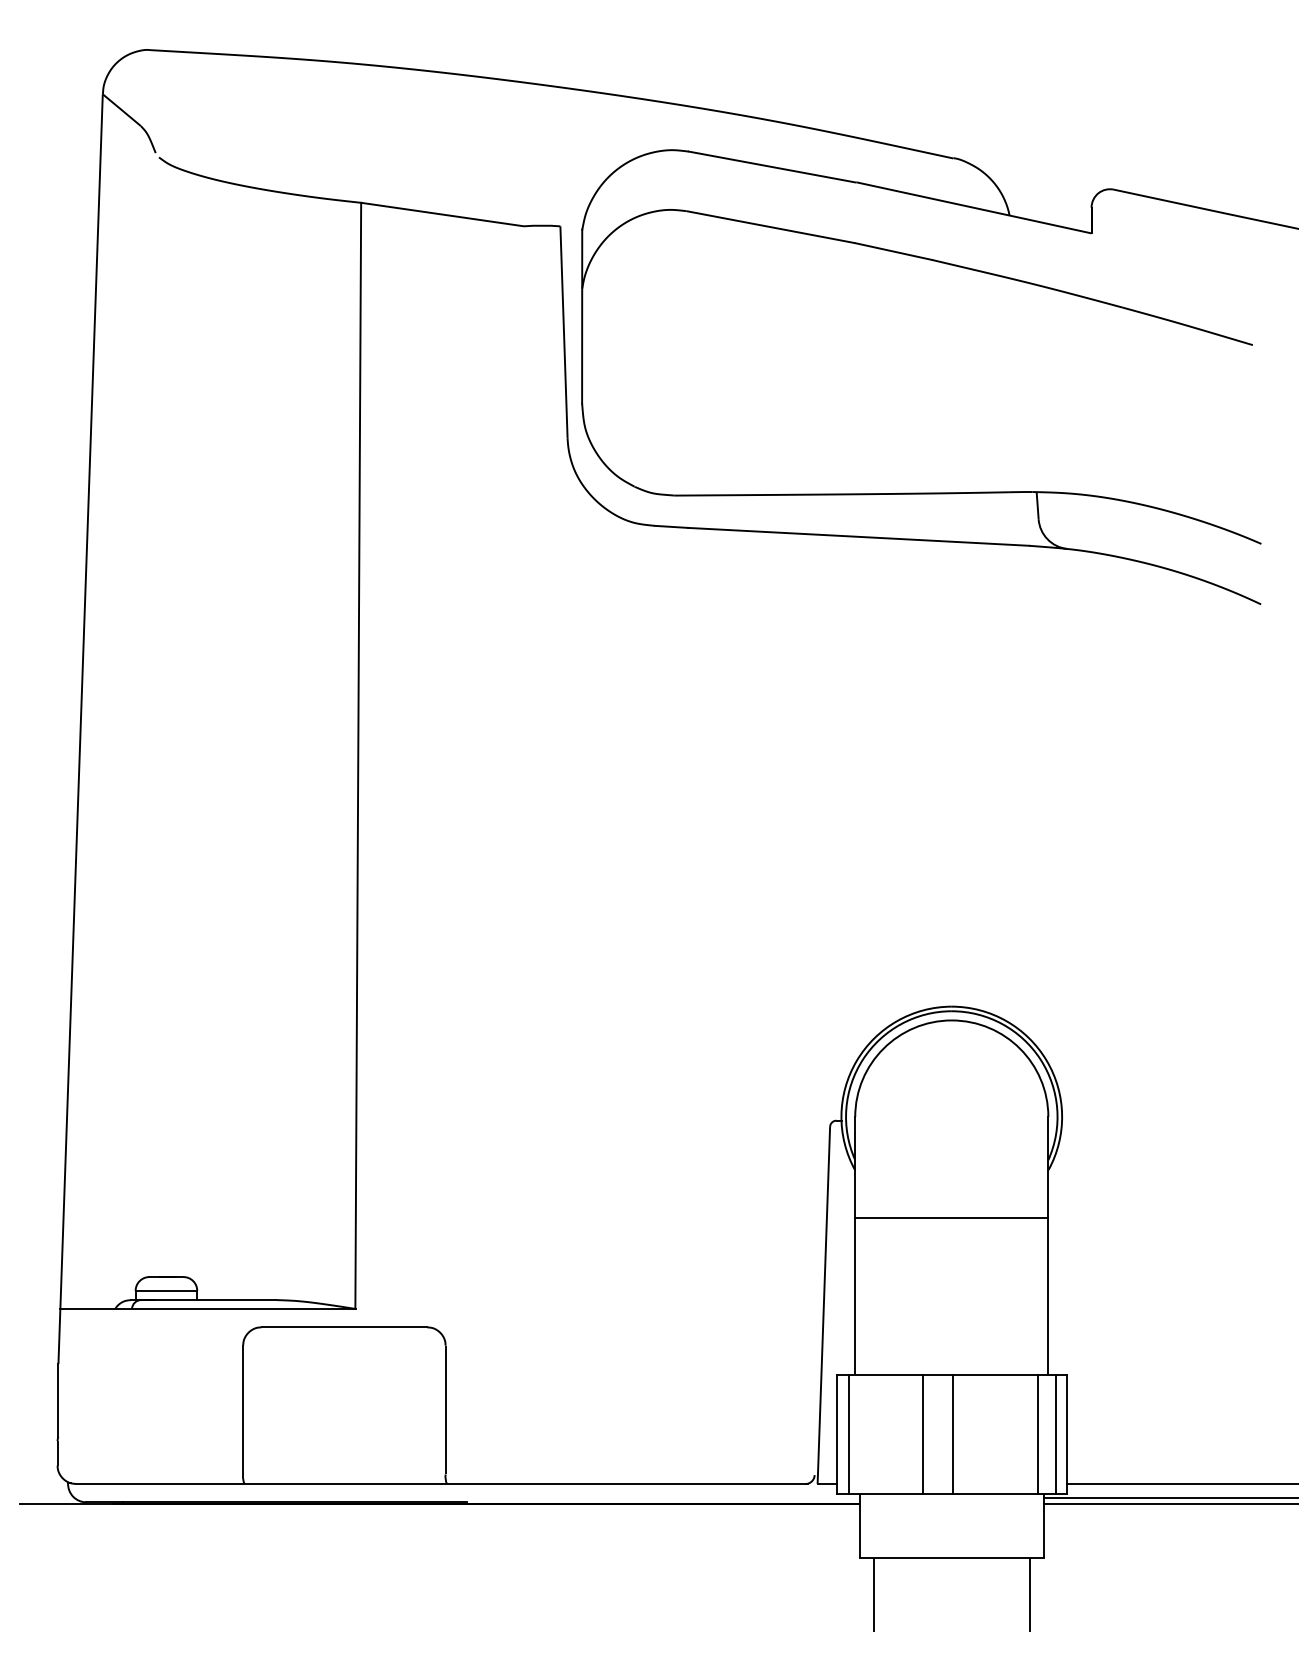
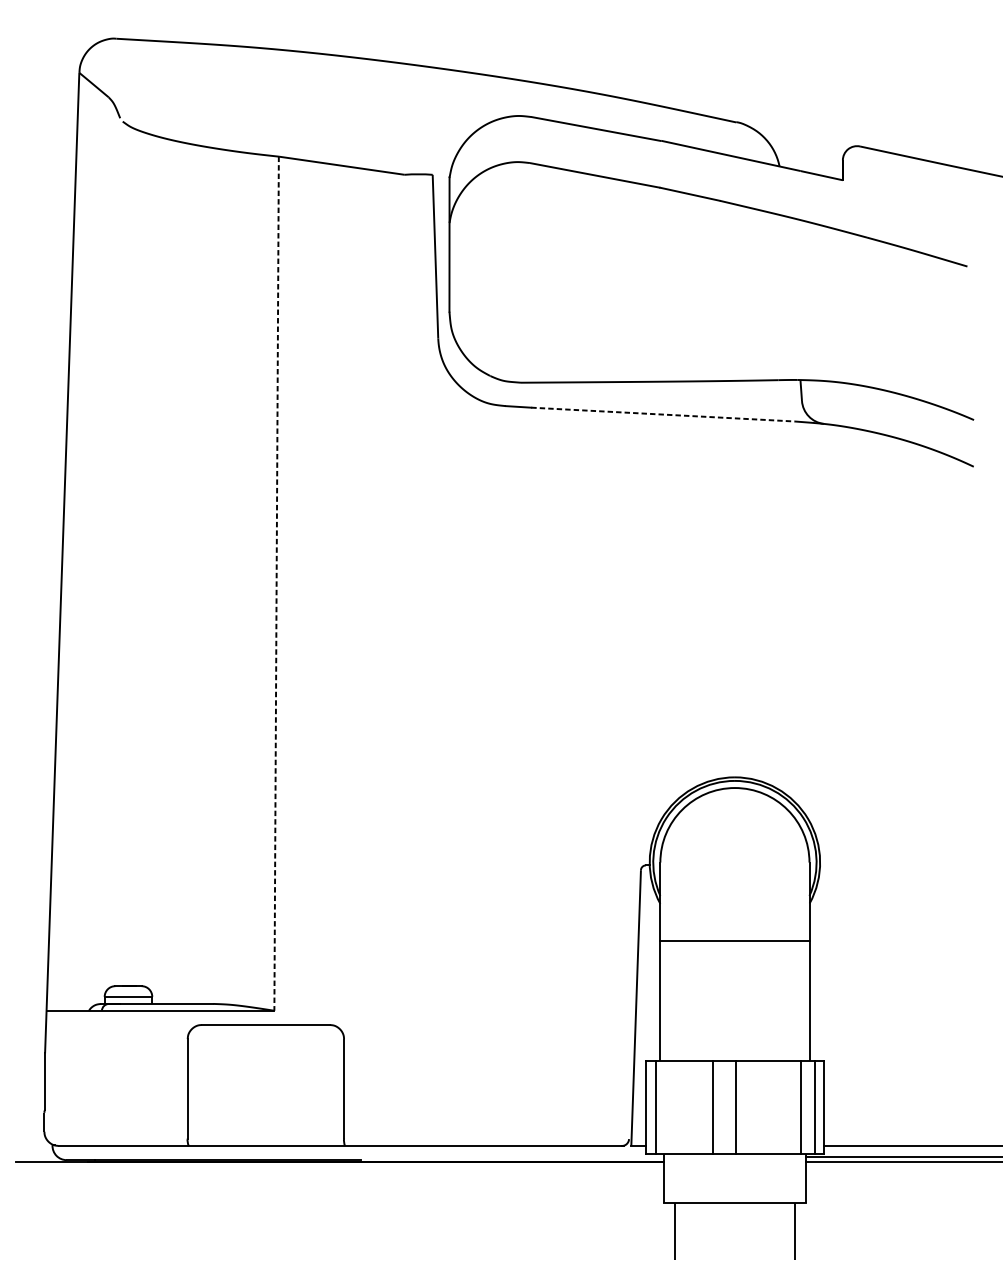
line: (858, 536) -> (662, 414), solid -> dashed
line: (358, 756) -> (276, 584), solid -> dashed

